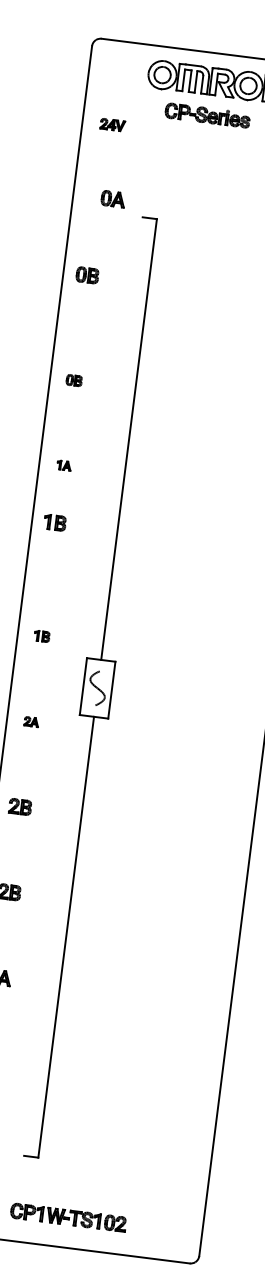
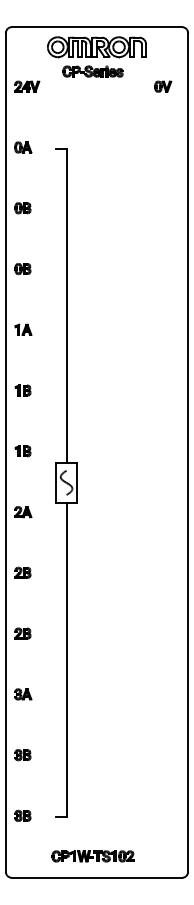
part: (113, 124) -> (27, 86), size x1.43
part: (113, 199) -> (23, 147), moved
part: (86, 275) -> (22, 208), moved
part: (73, 380) -> (22, 269), size x1.43
part: (64, 465) -> (23, 329), size x1.67
part: (54, 522) -> (22, 390), moved
part: (41, 636) -> (22, 451), size x1.43
part: (31, 722) -> (23, 512), size x1.67

